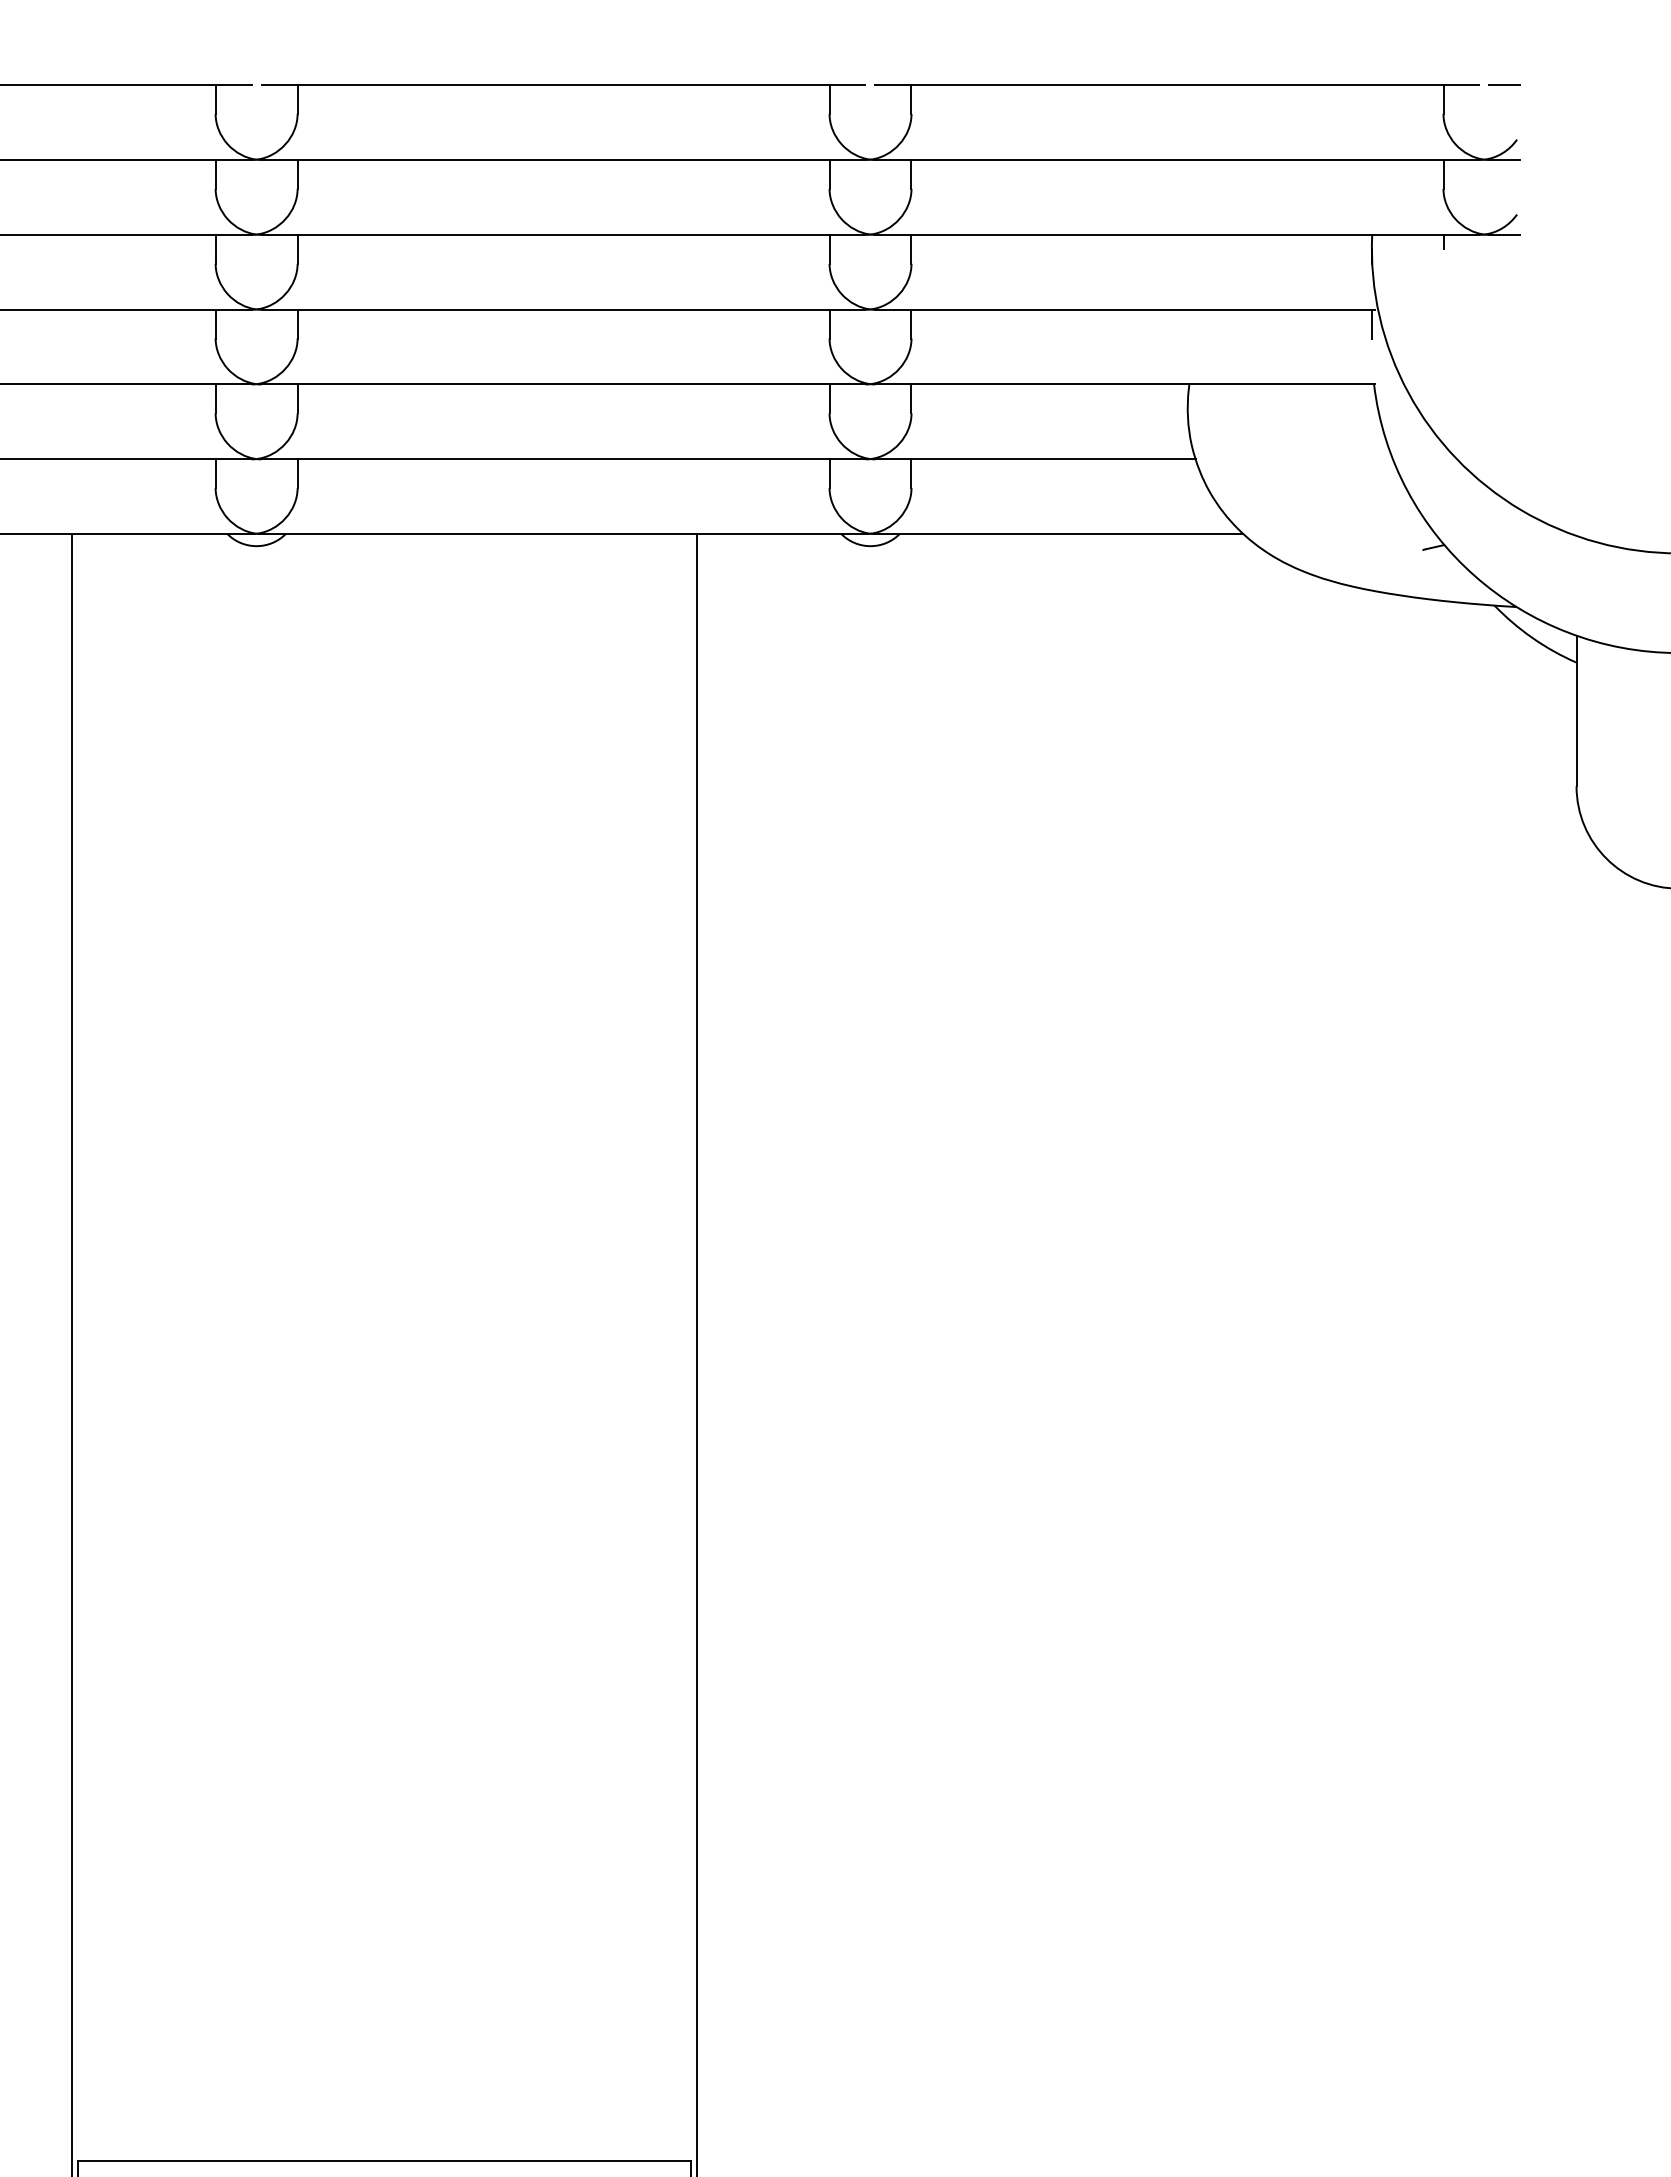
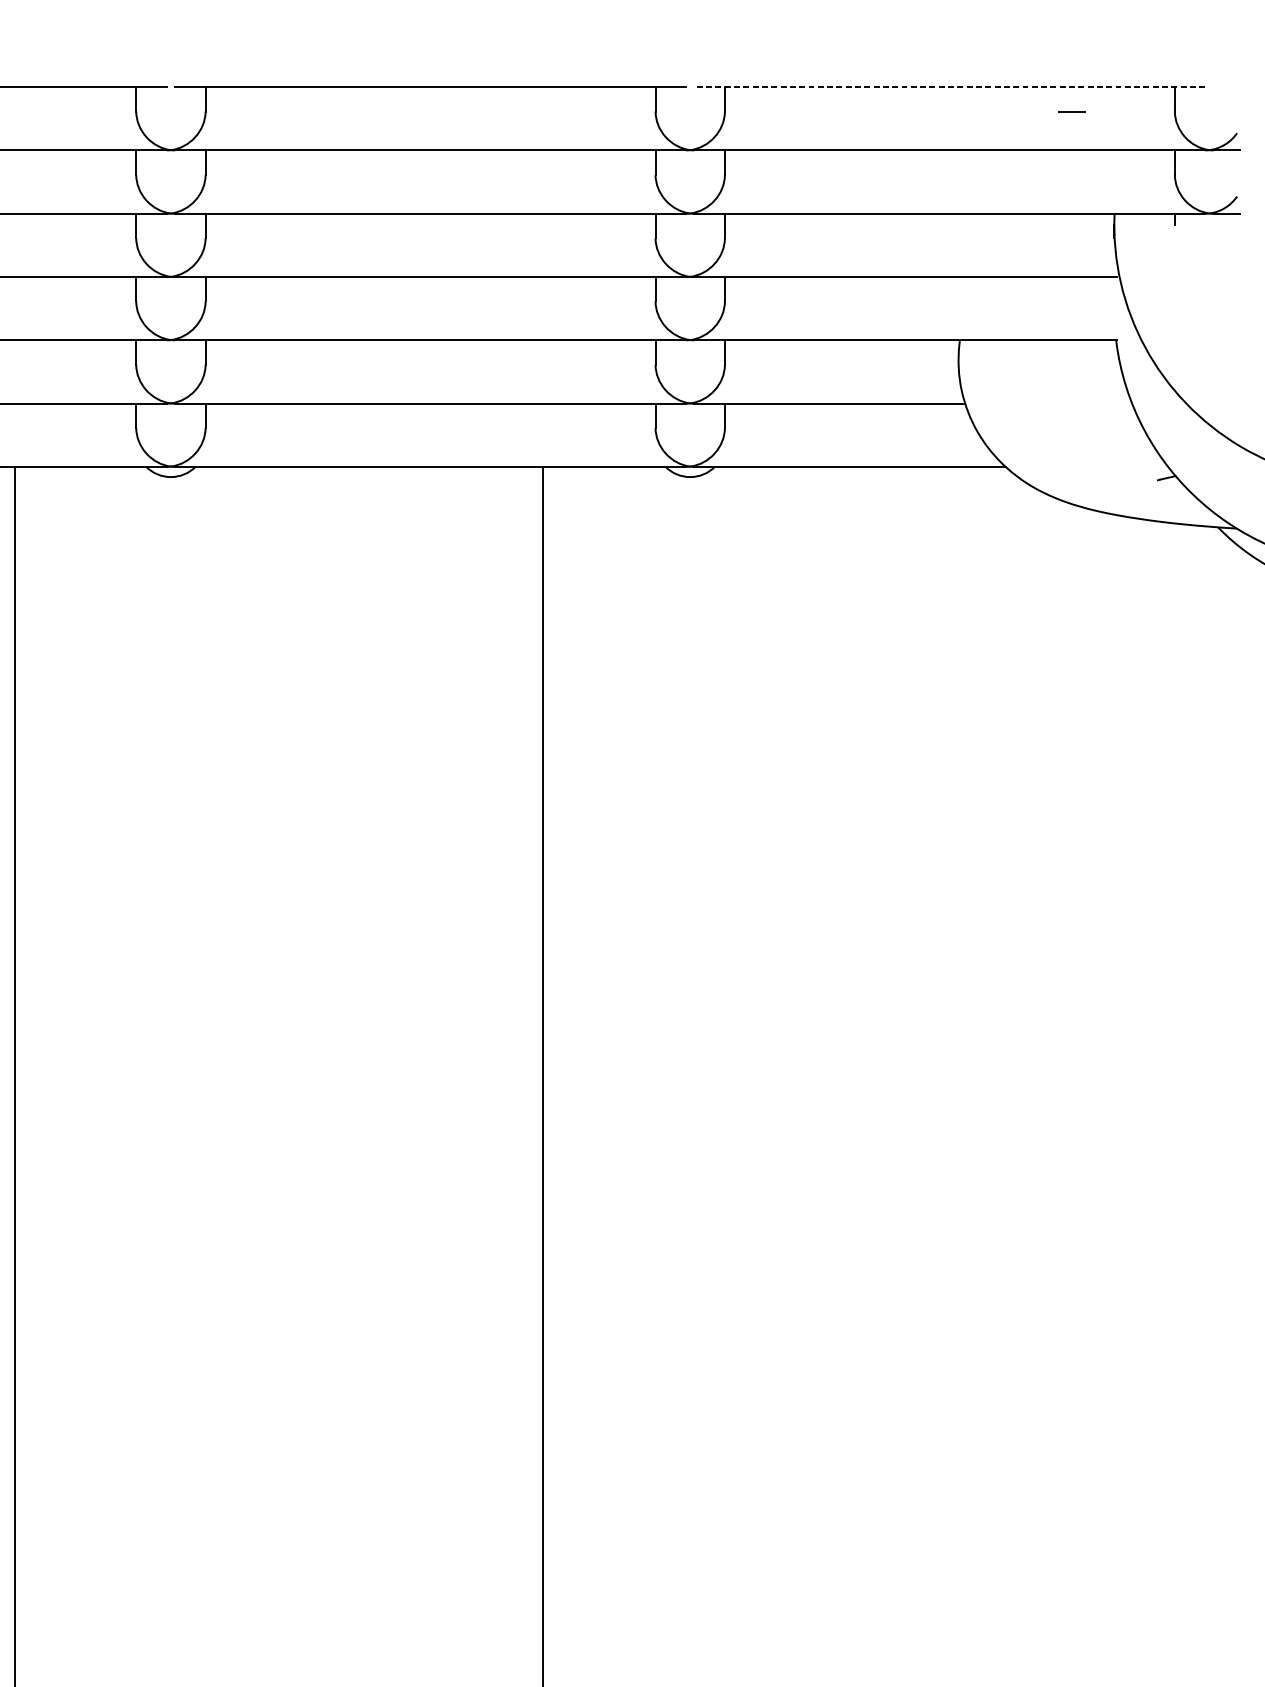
line: (1504, 84) -> (1071, 111), moved
line: (1177, 85) -> (949, 87), solid -> dashed
line: (1371, 323) -> (1114, 288), removed

